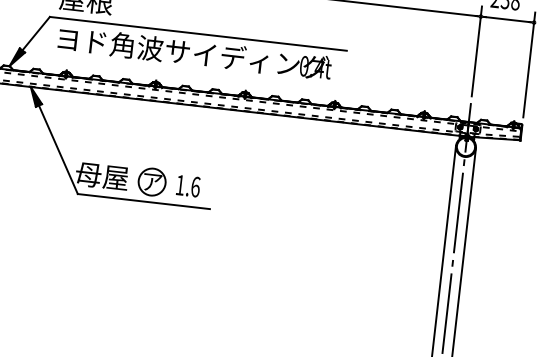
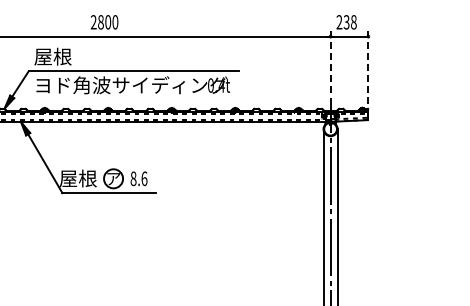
line: (476, 51) -> (330, 61), solid -> dashed
line: (529, 64) -> (368, 66), solid -> dashed
text: (101, 175) -> (77, 178), 母屋 -> 屋根
text: (180, 184) -> (133, 178), 1.6 -> 8.6

